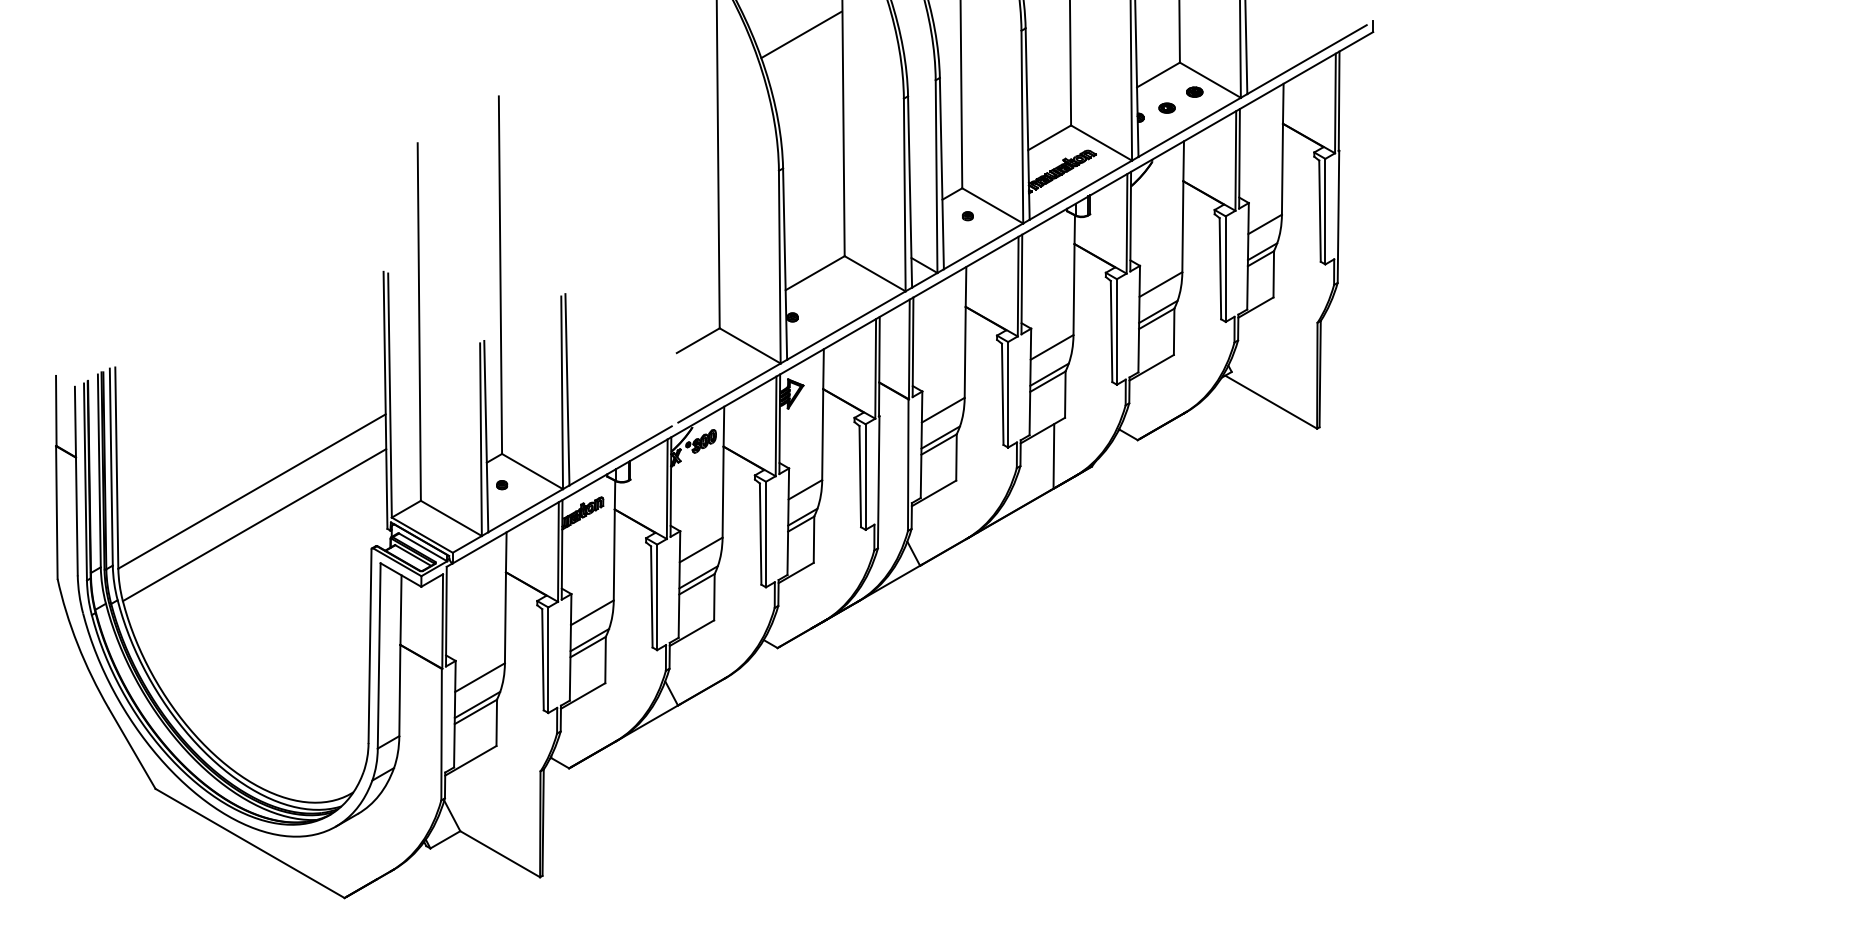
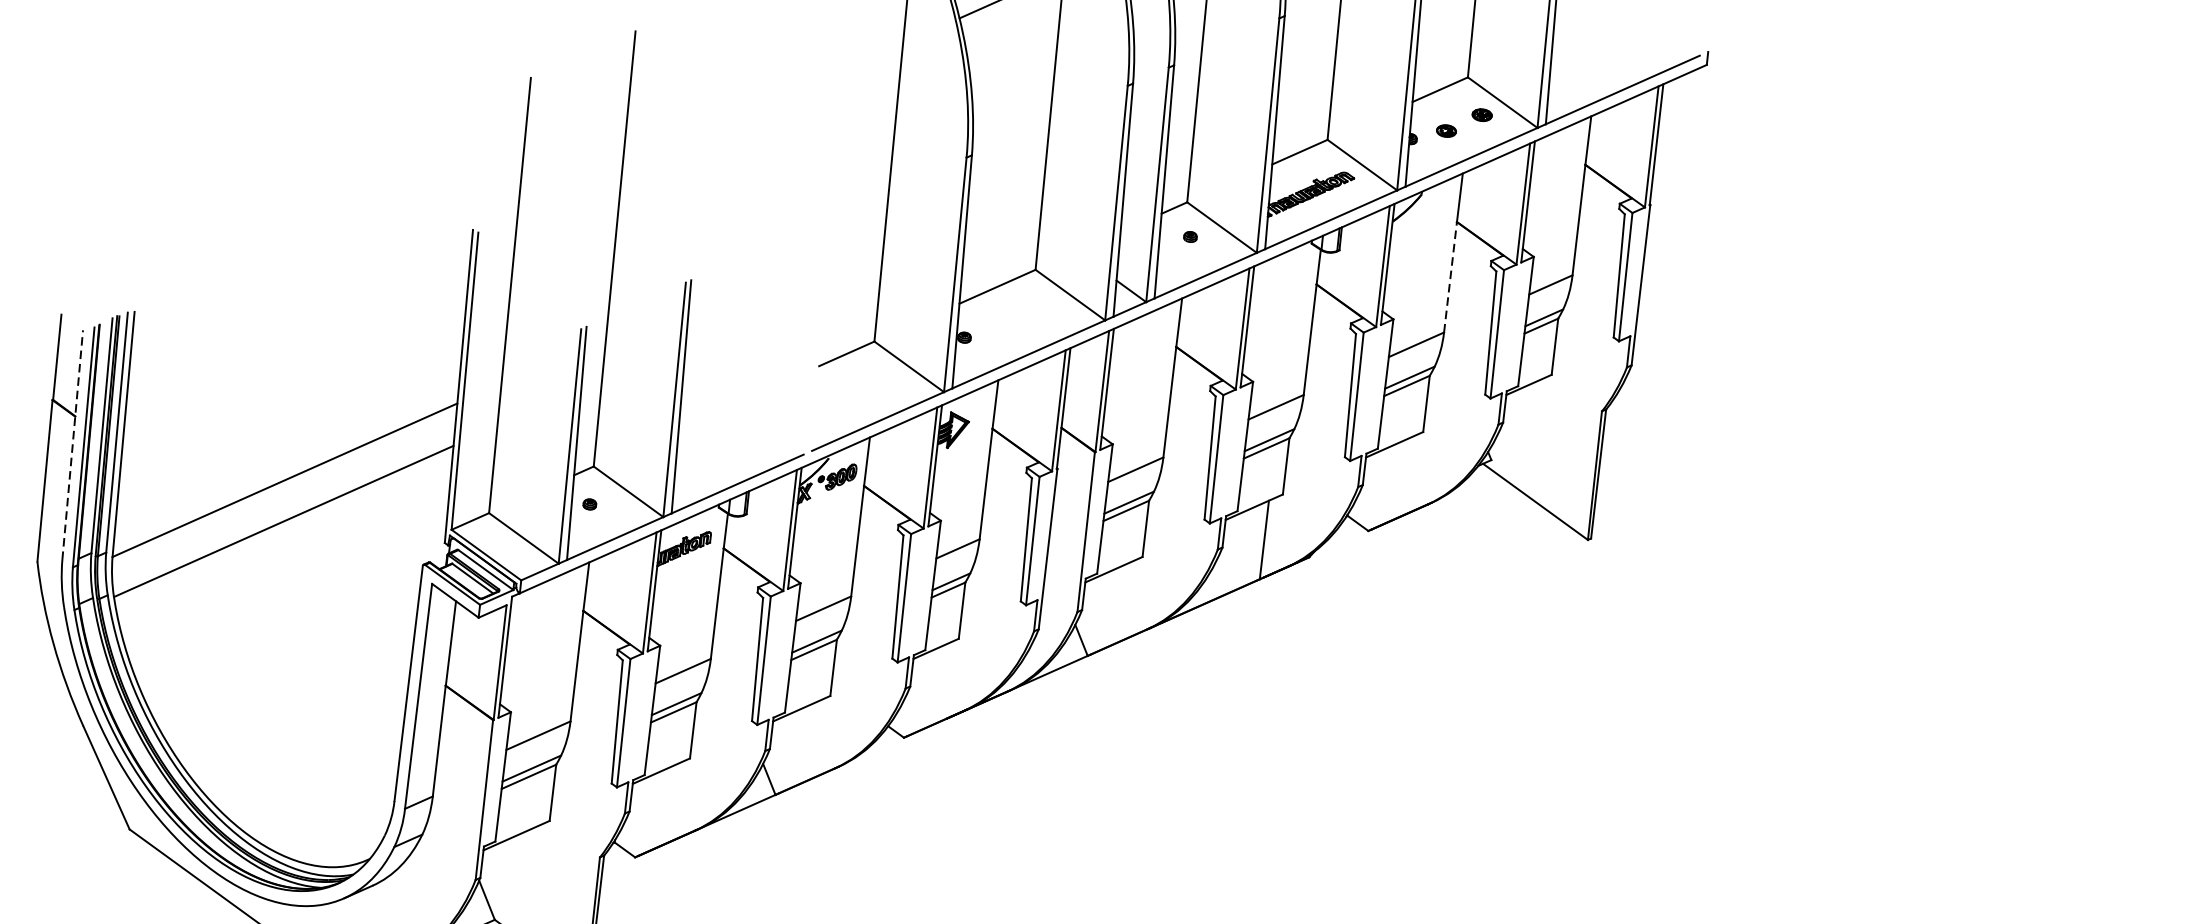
line: (1182, 226) -> (1450, 276), solid -> dashed
line: (76, 480) -> (72, 444), solid -> dashed

